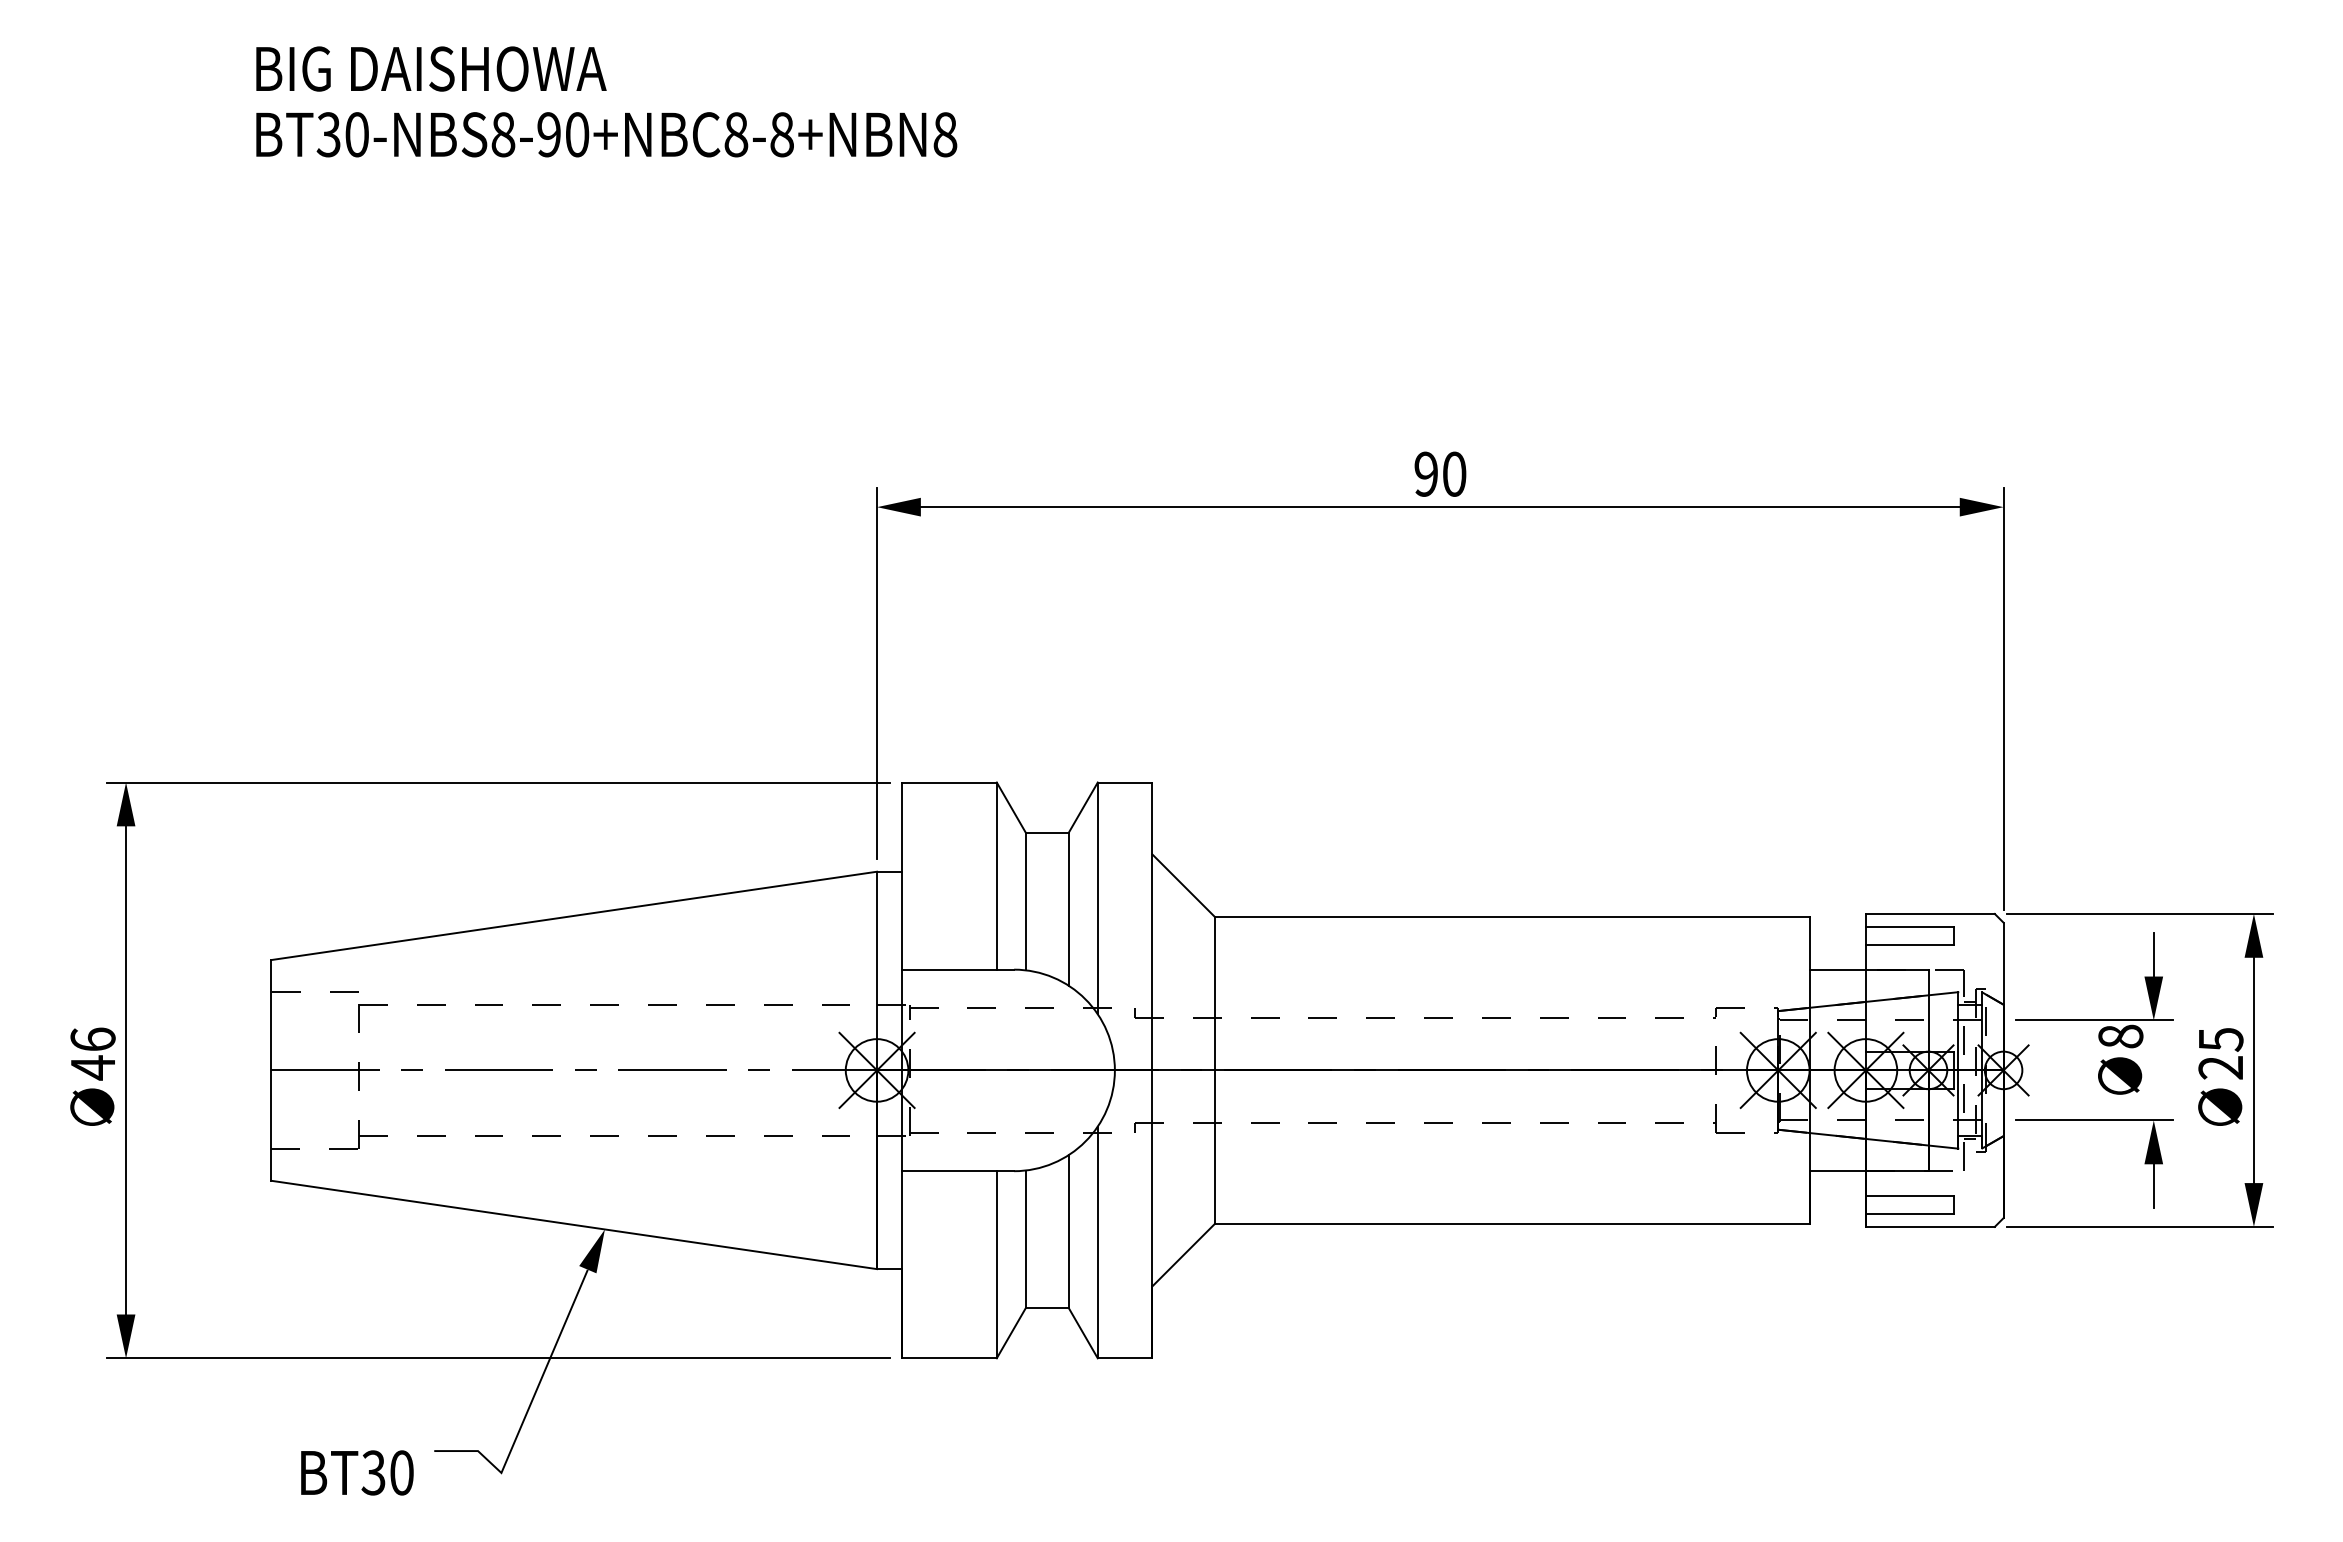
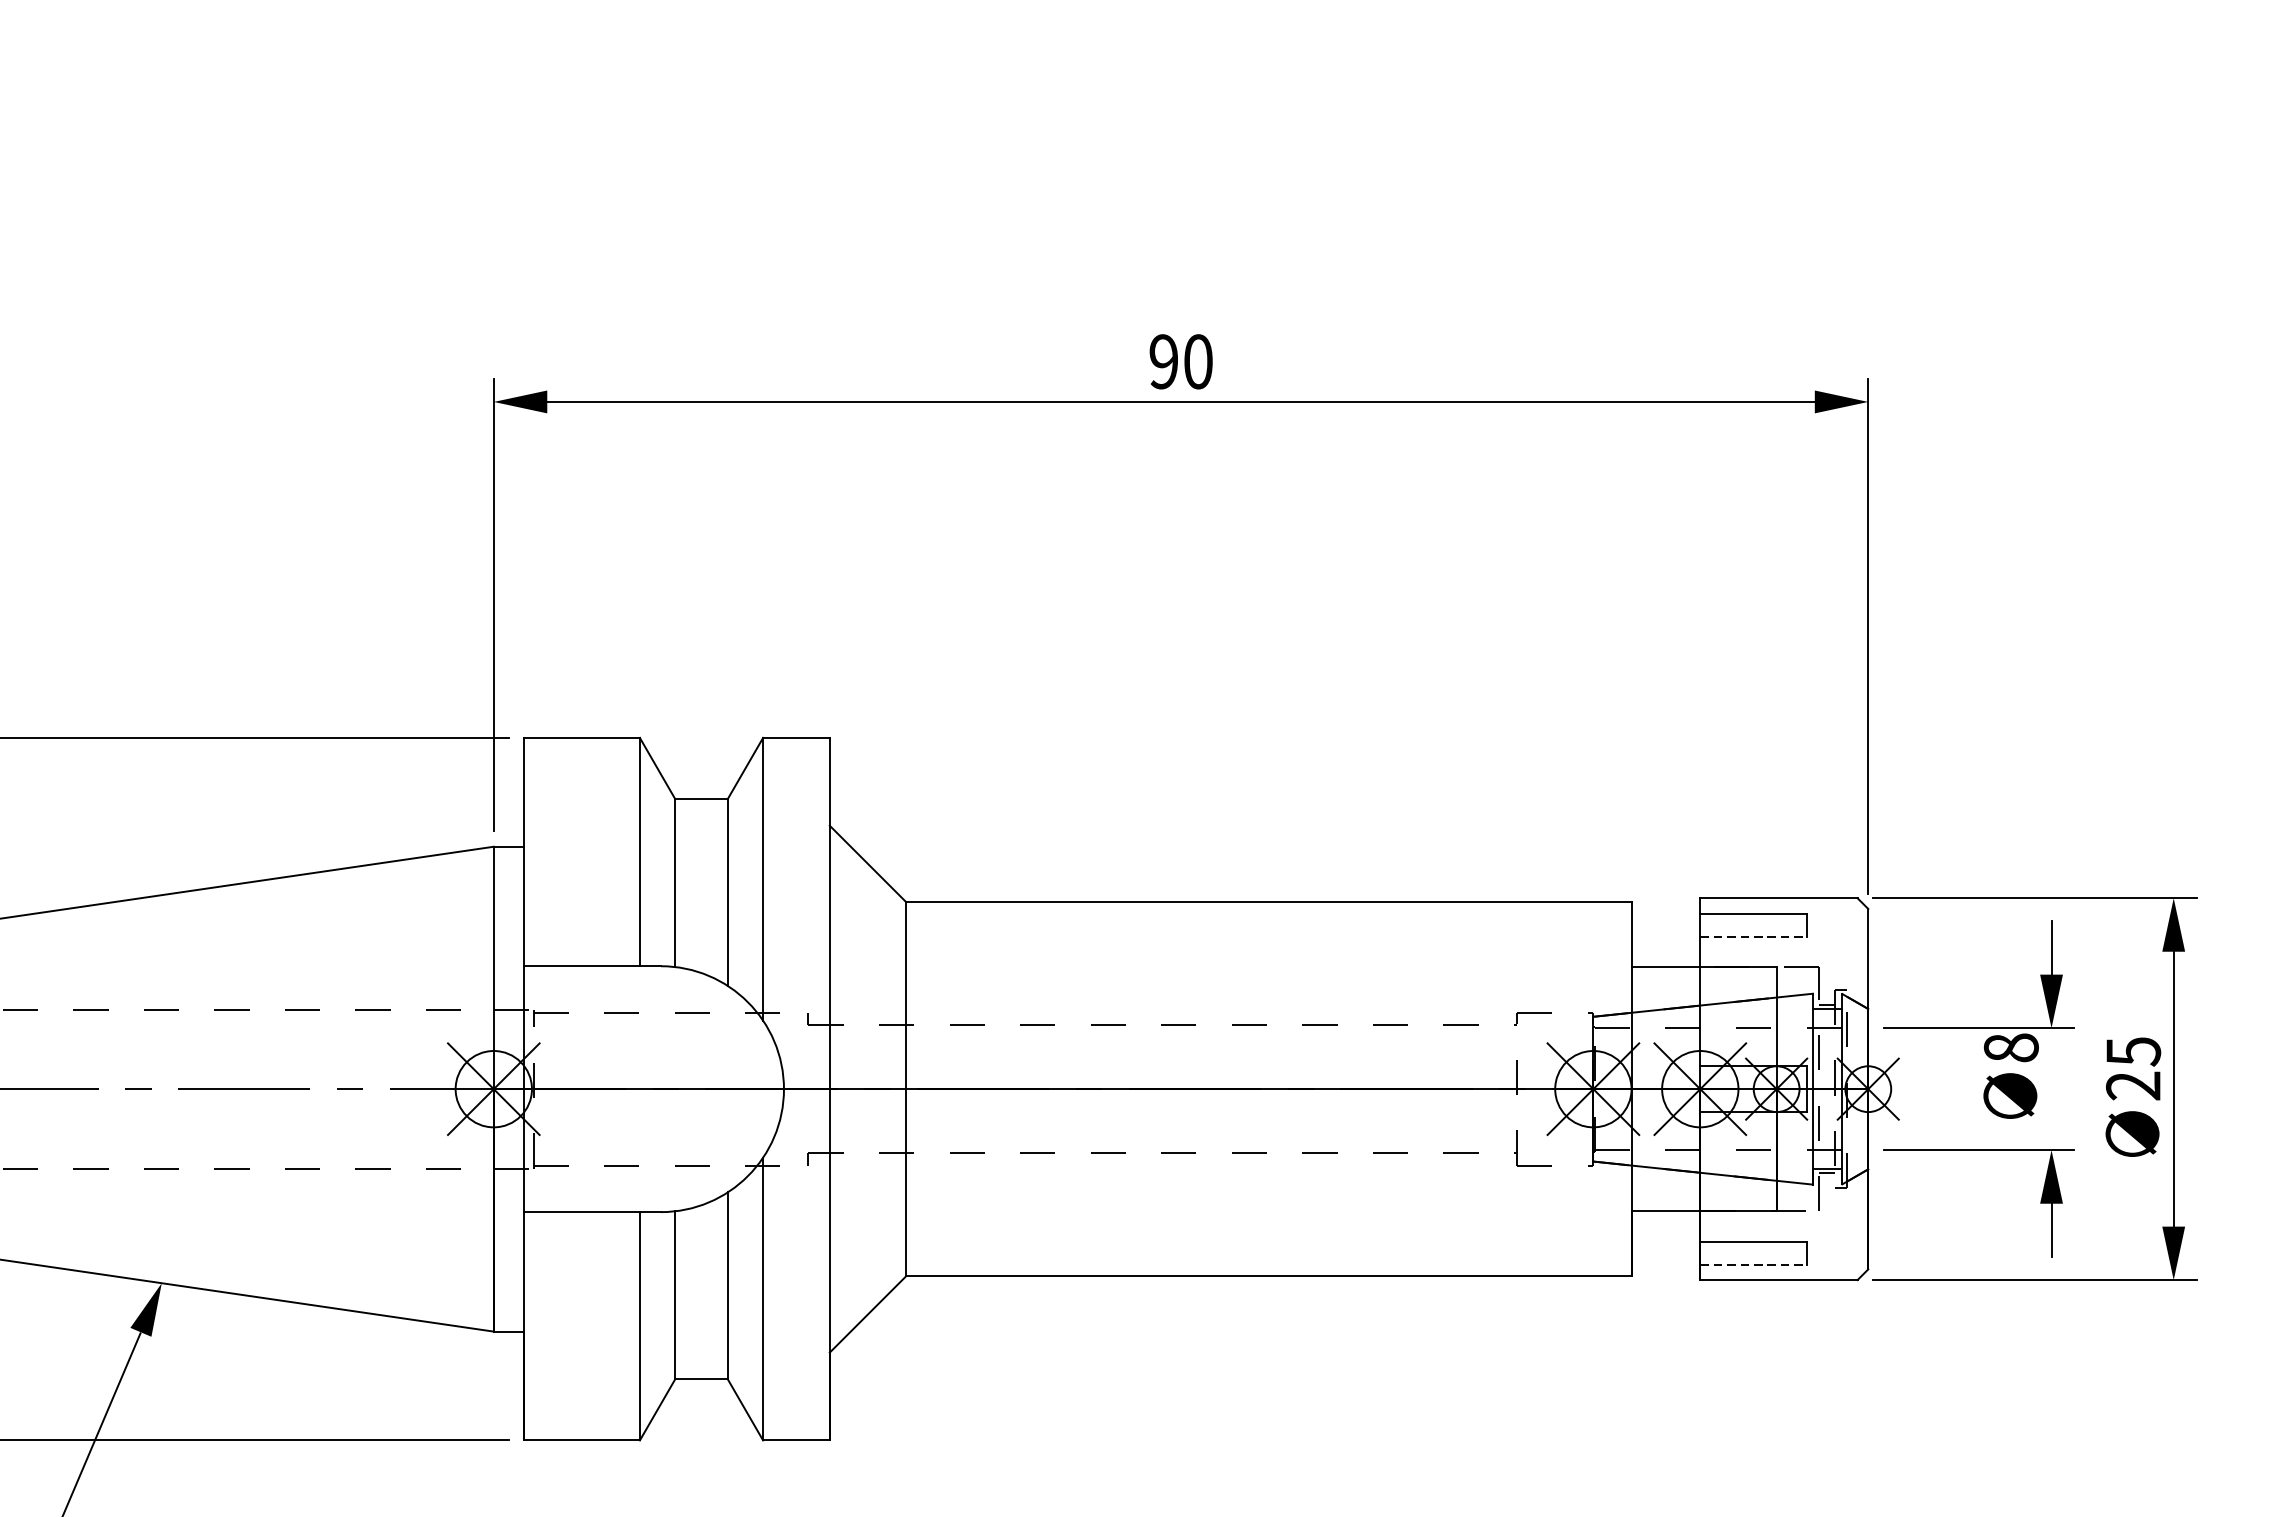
line: (1909, 945) -> (1753, 936), solid -> dashed
line: (1909, 1214) -> (1753, 1264), solid -> dashed

